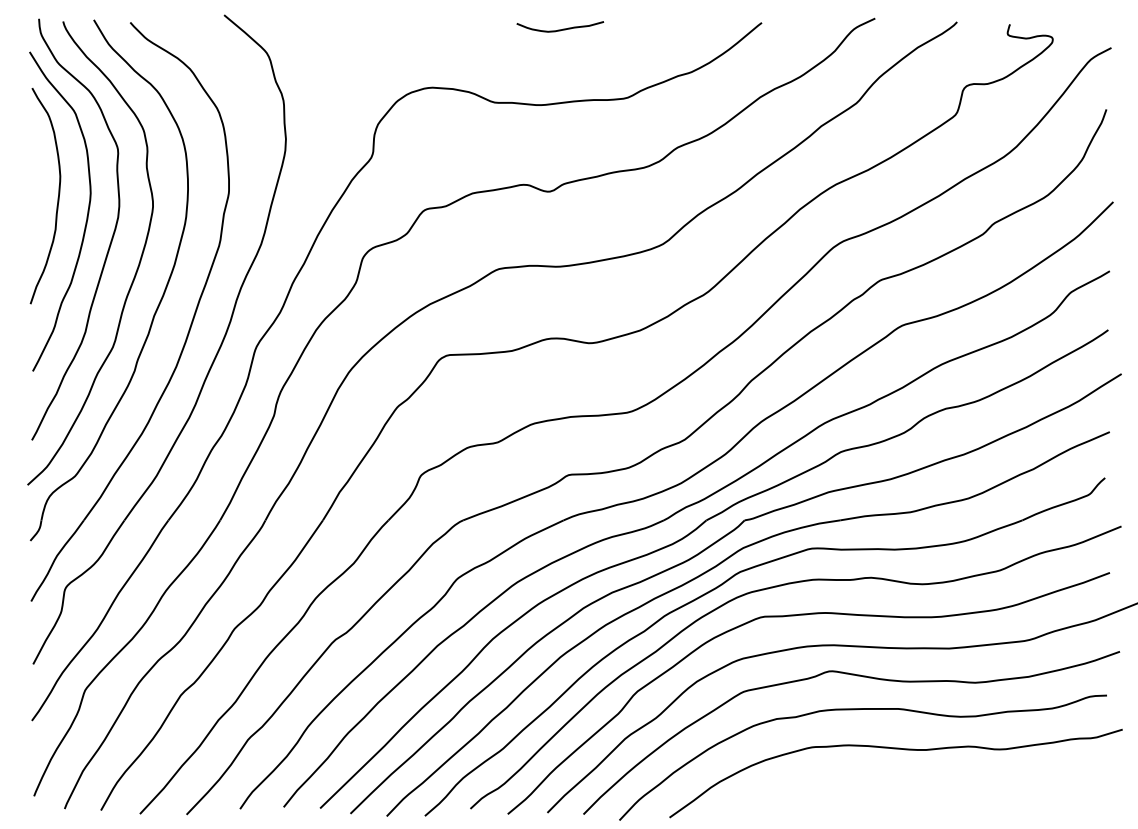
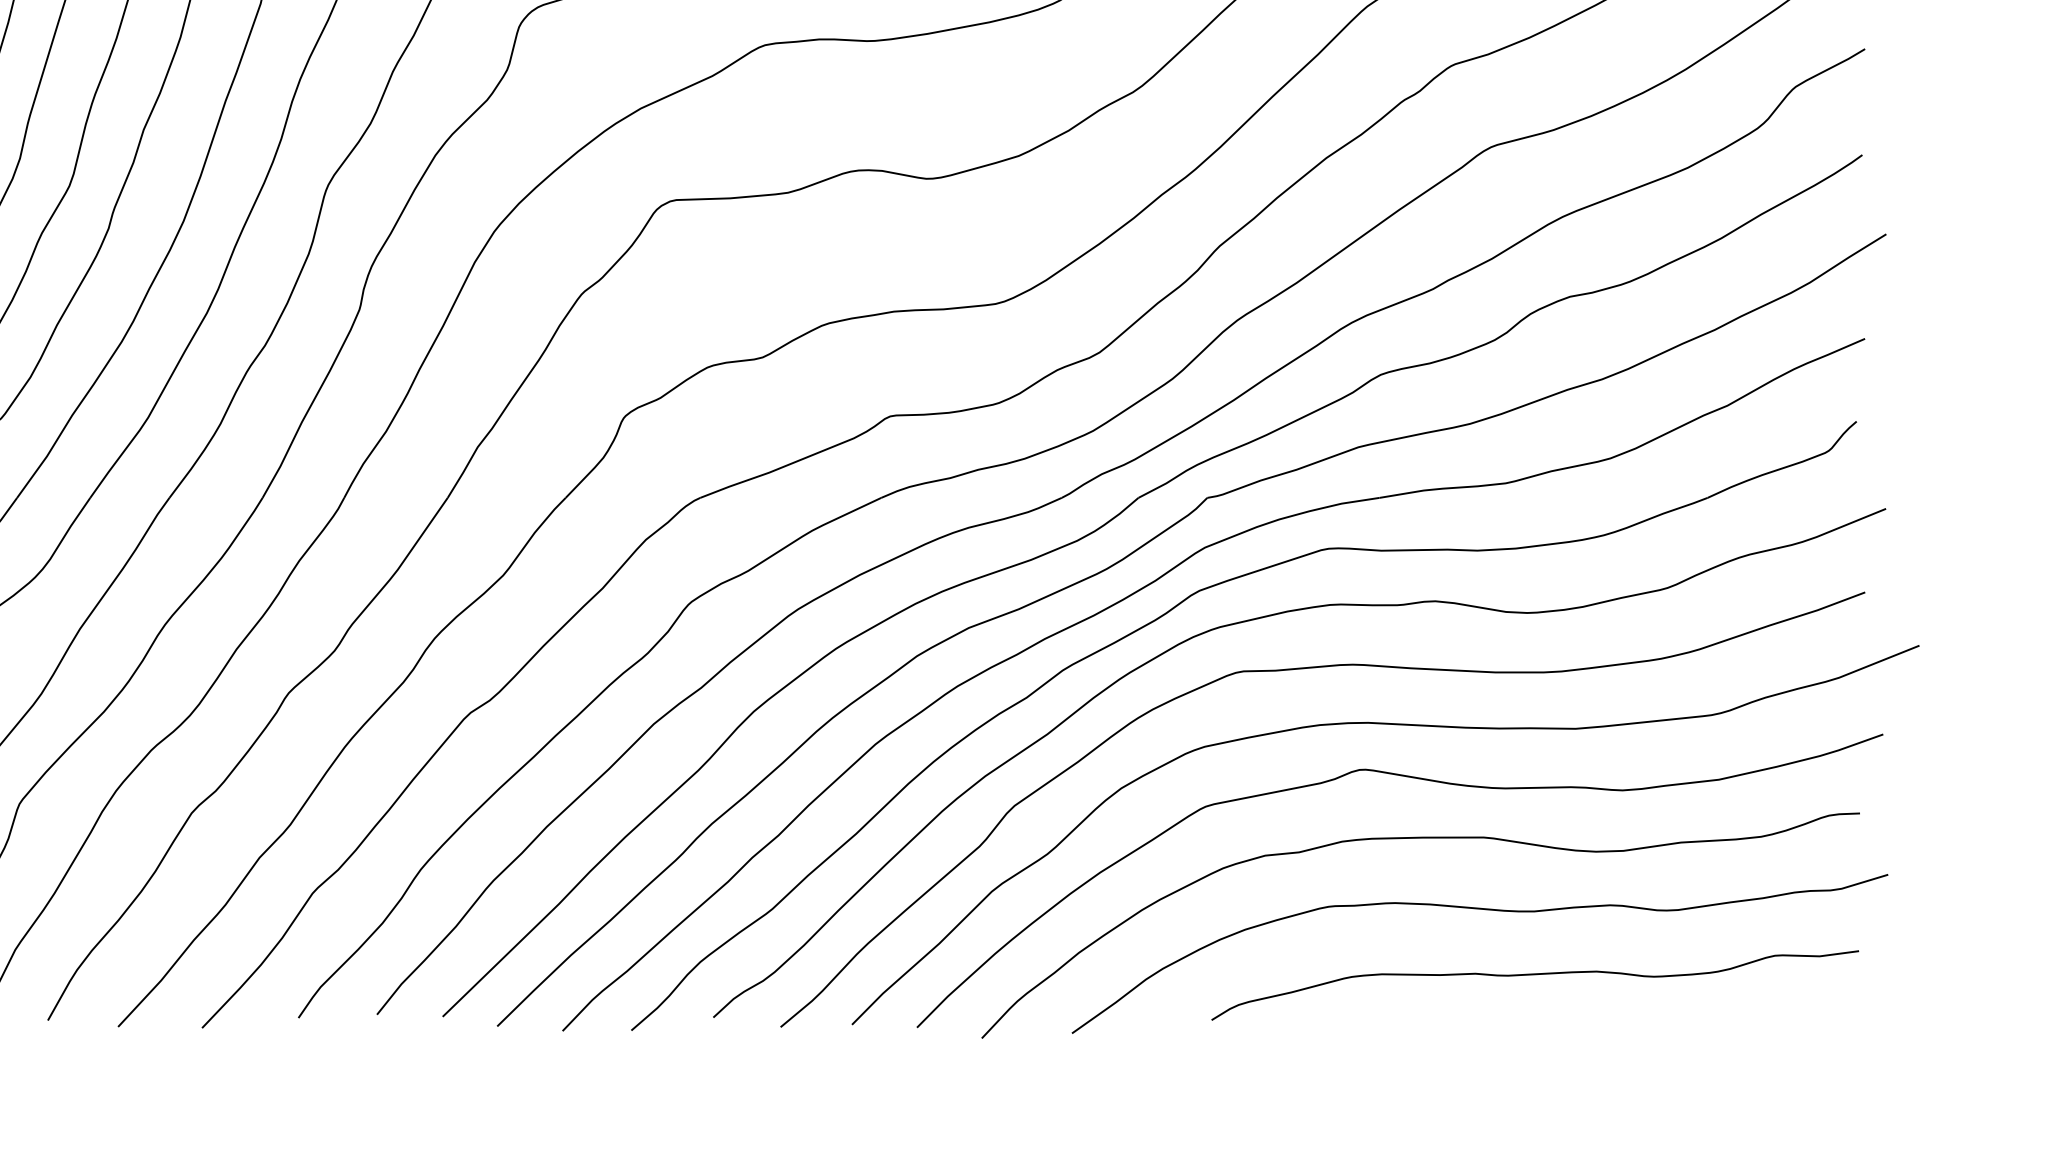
curve: (926, 785) -> (1534, 975), added

